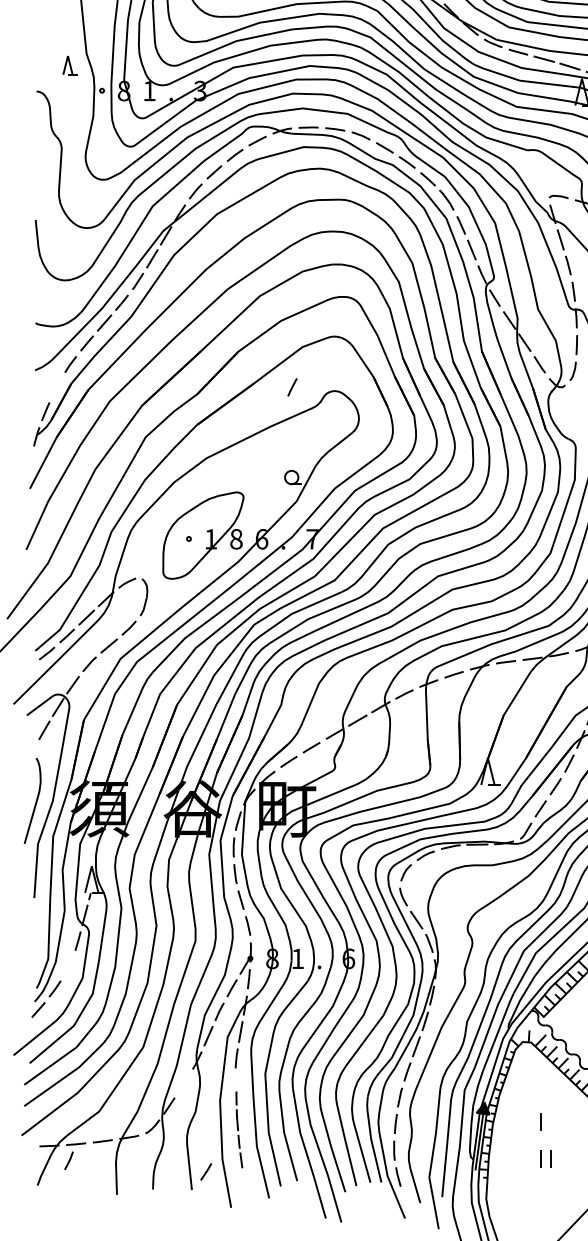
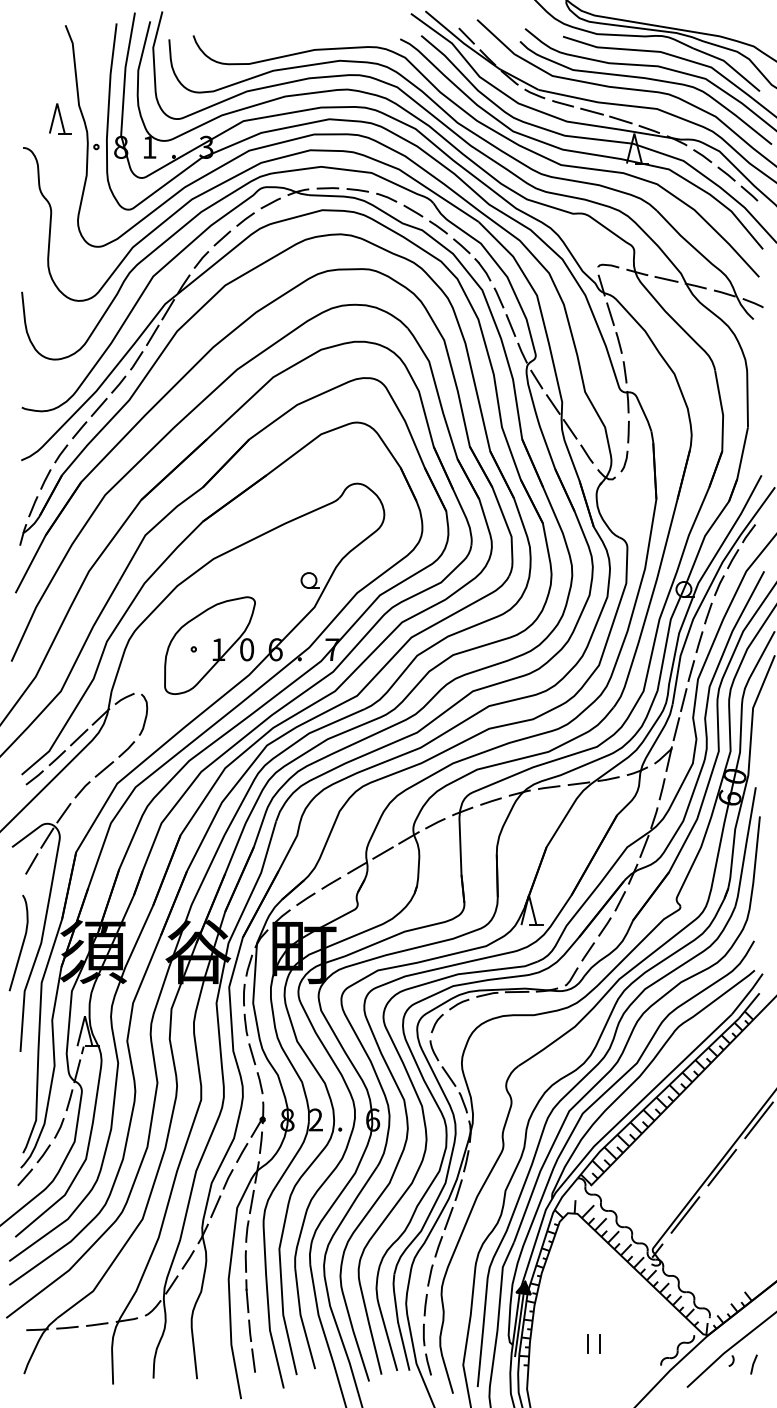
part: (70, 65) -> (60, 118), size x1.43
line: (292, 387) -> (45, 479), moved
text: (236, 539) -> (247, 650), 8 -> 0
text: (297, 958) -> (315, 1119), 1 -> 2
line: (540, 1121) -> (587, 1302), removed
part: (238, 1129) -> (249, 1311), size x1.43
line: (69, 1160) -> (59, 1128), moved
line: (205, 1171) -> (187, 1259), moved

